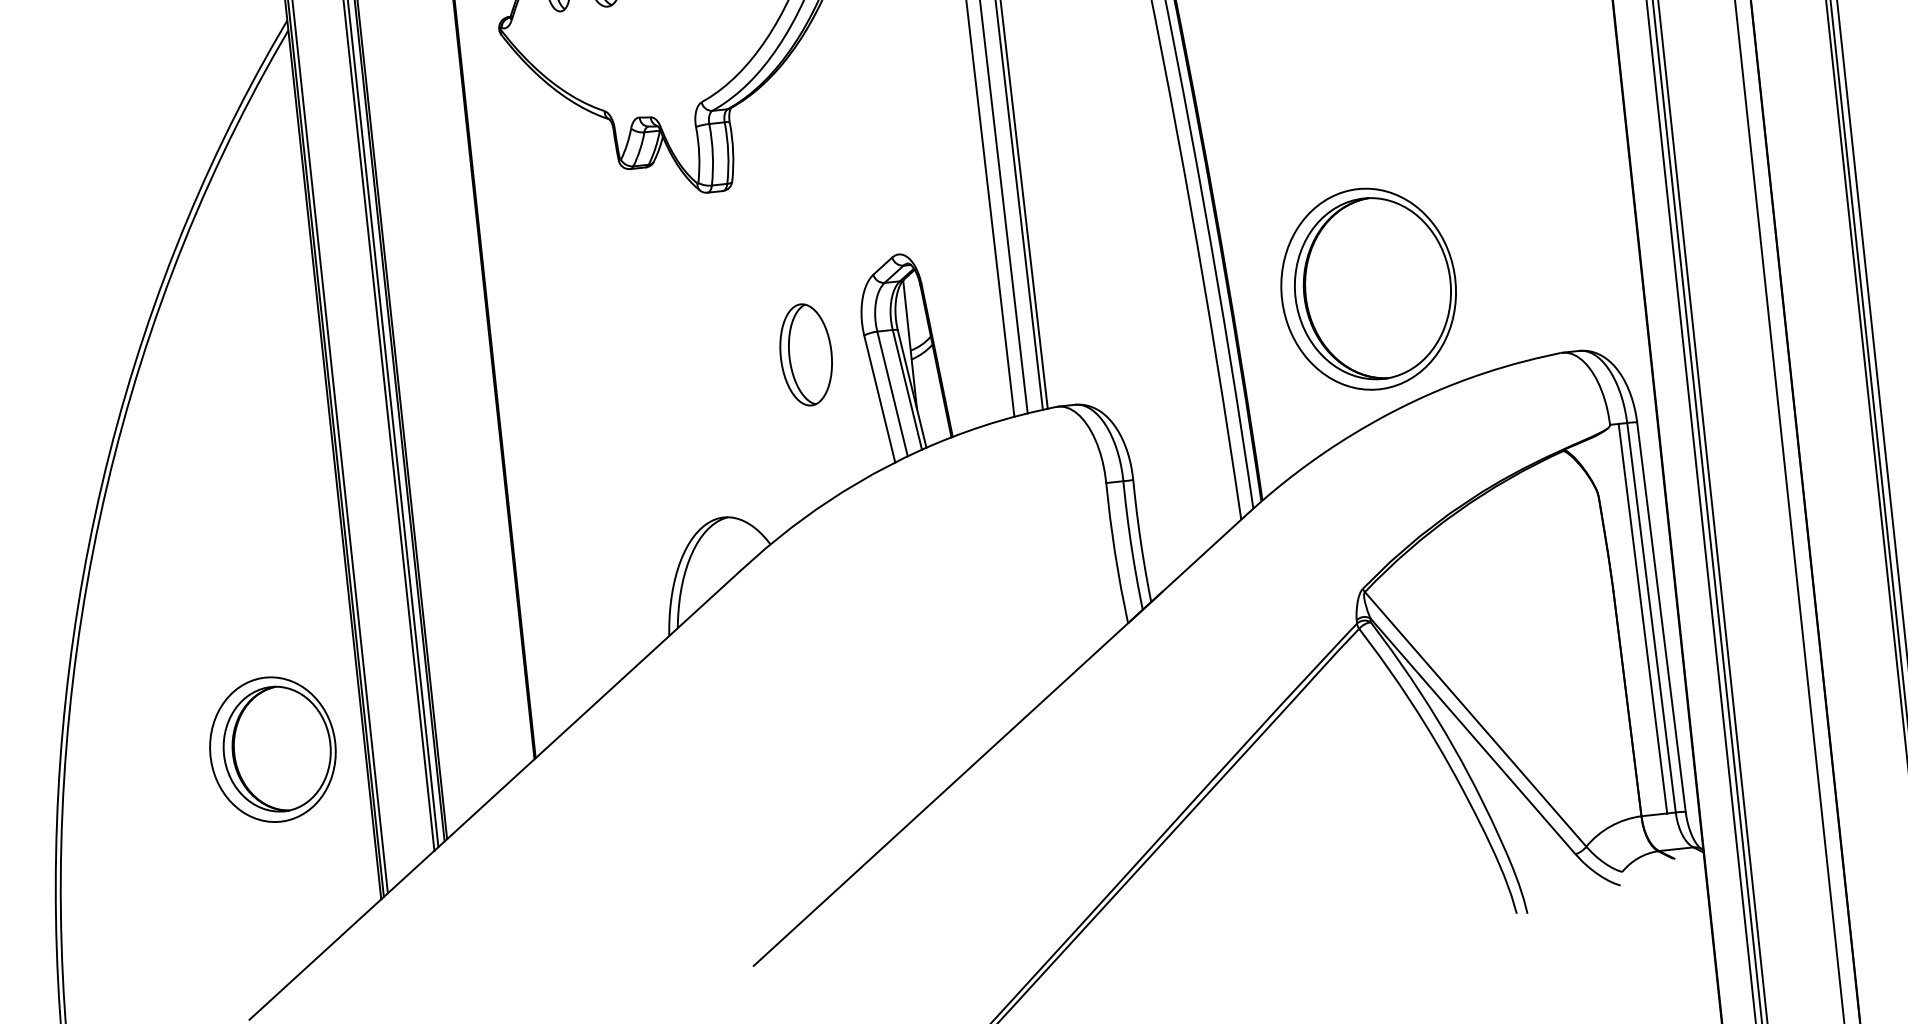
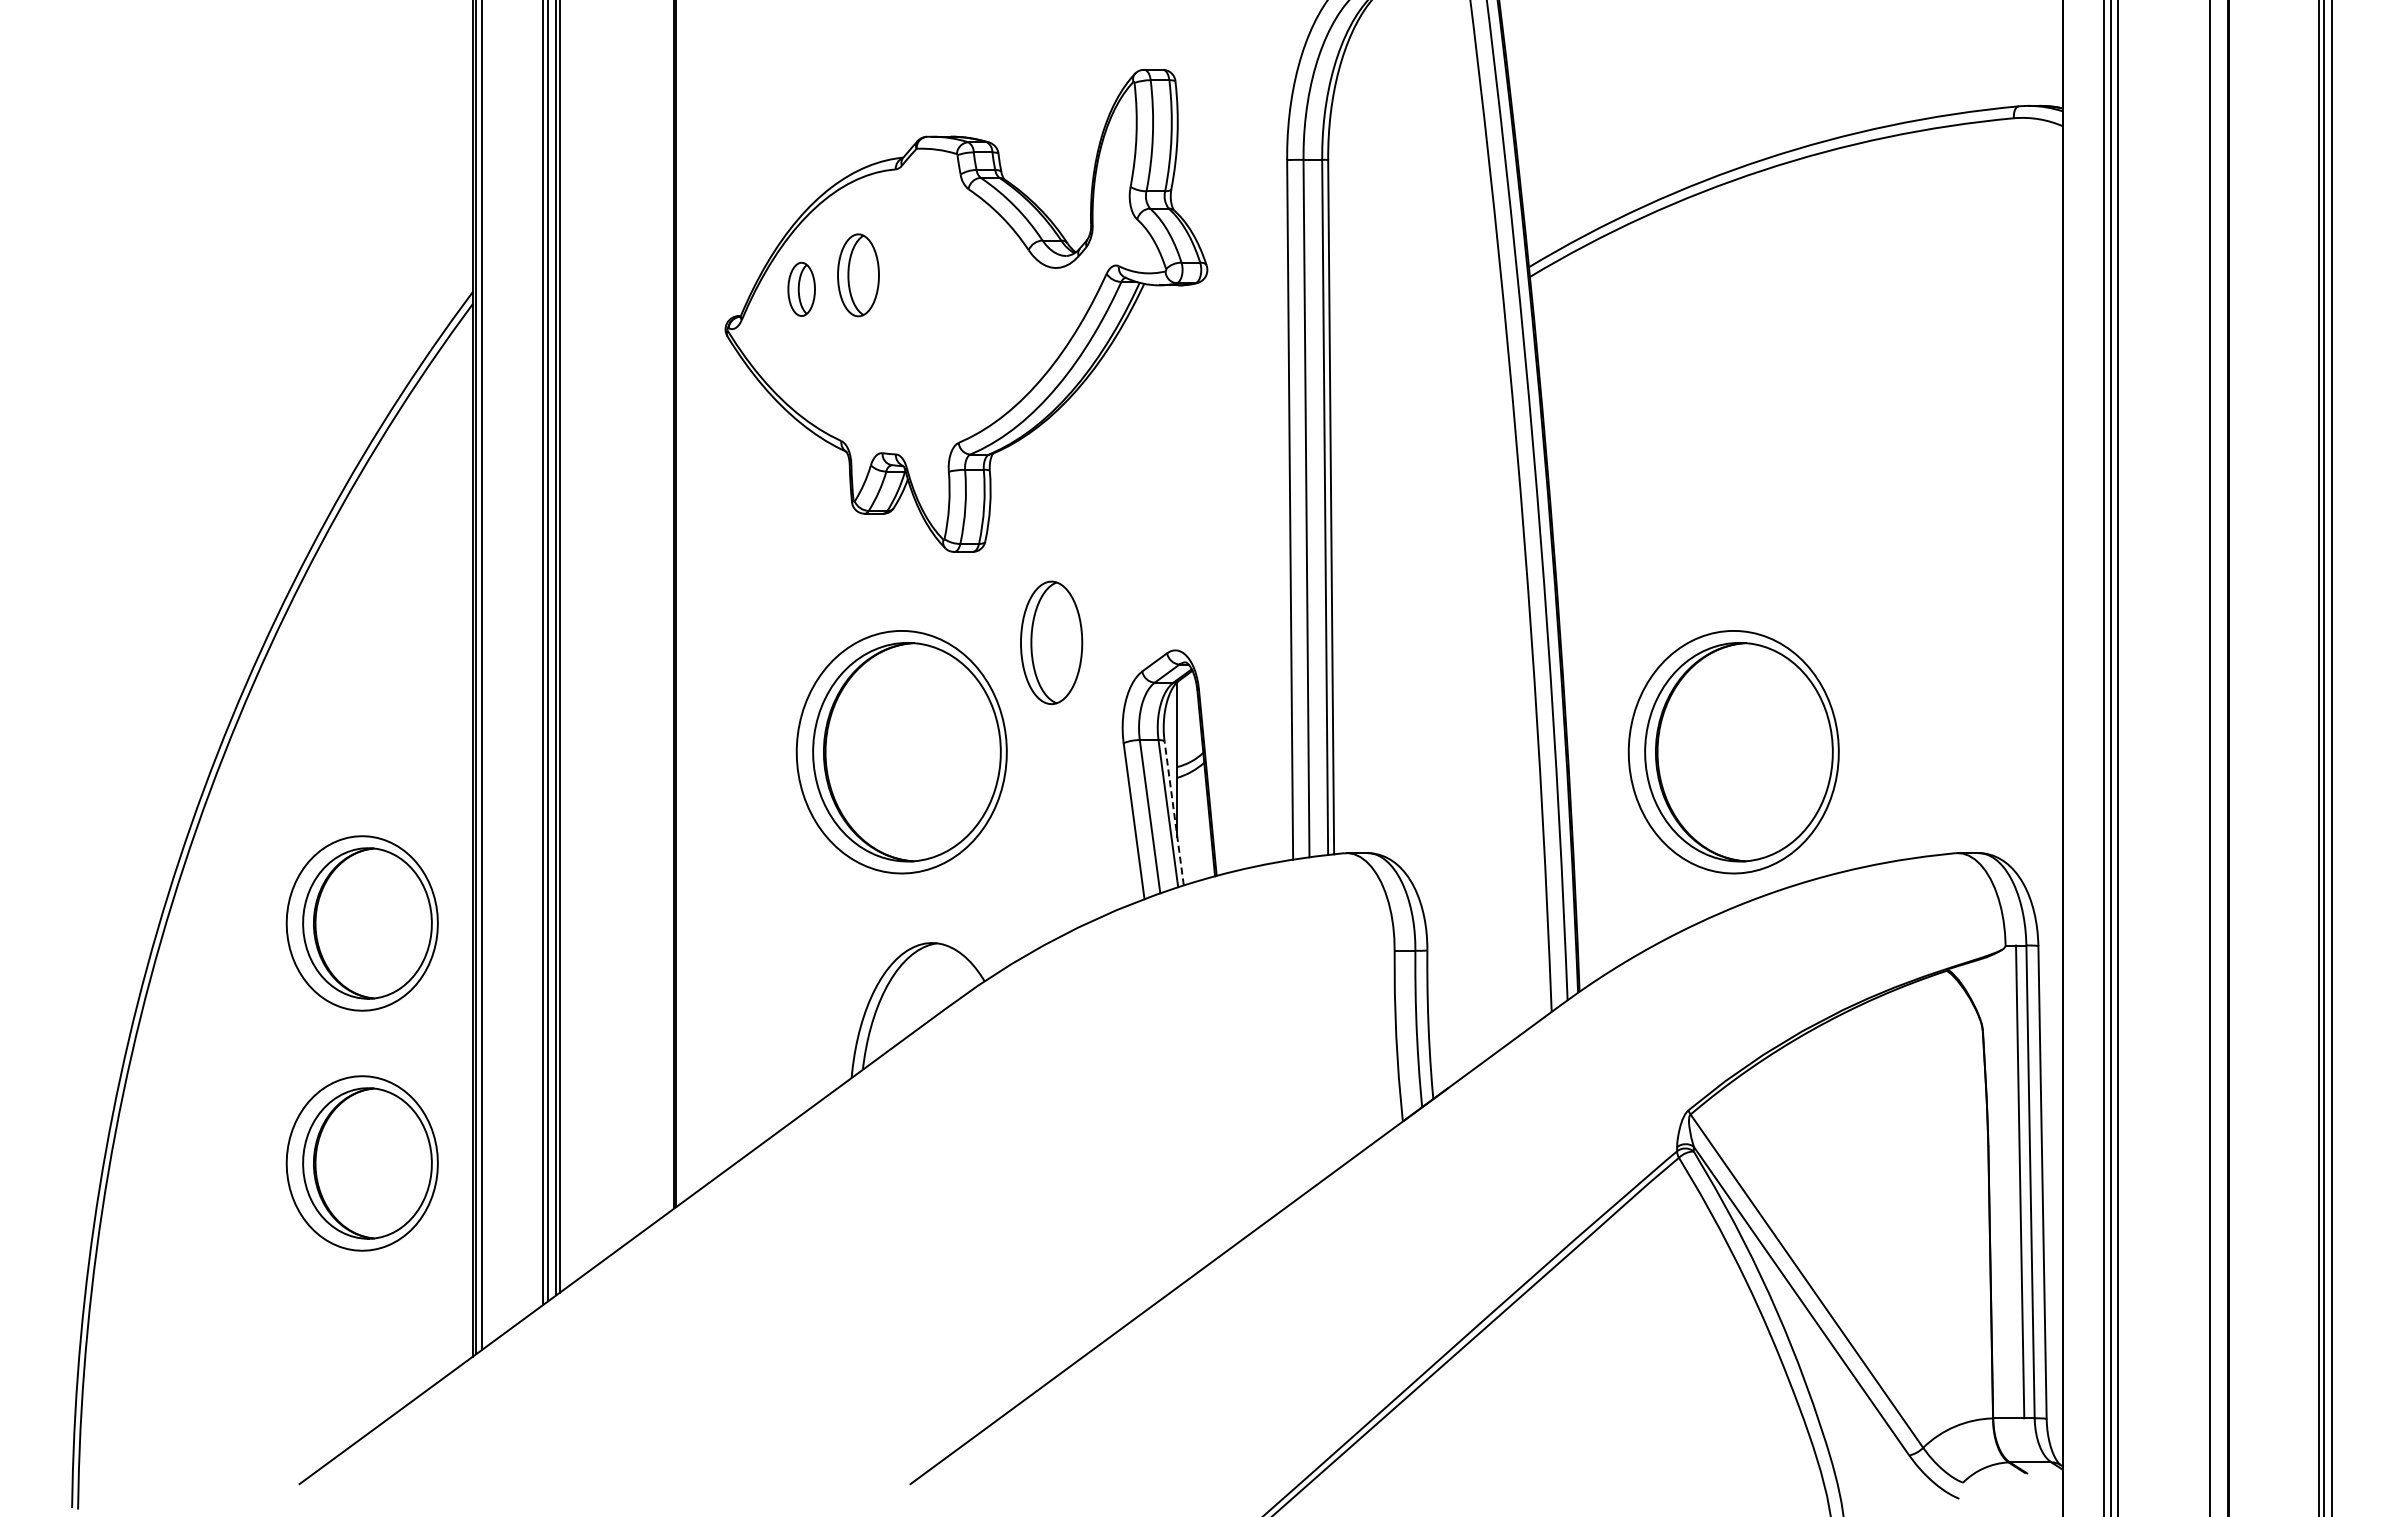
part: (806, 354) -> (1051, 642), moved
part: (681, 362) -> (901, 752), added
line: (912, 389) -> (1174, 813), solid -> dashed
part: (251, 551) -> (361, 923), added

